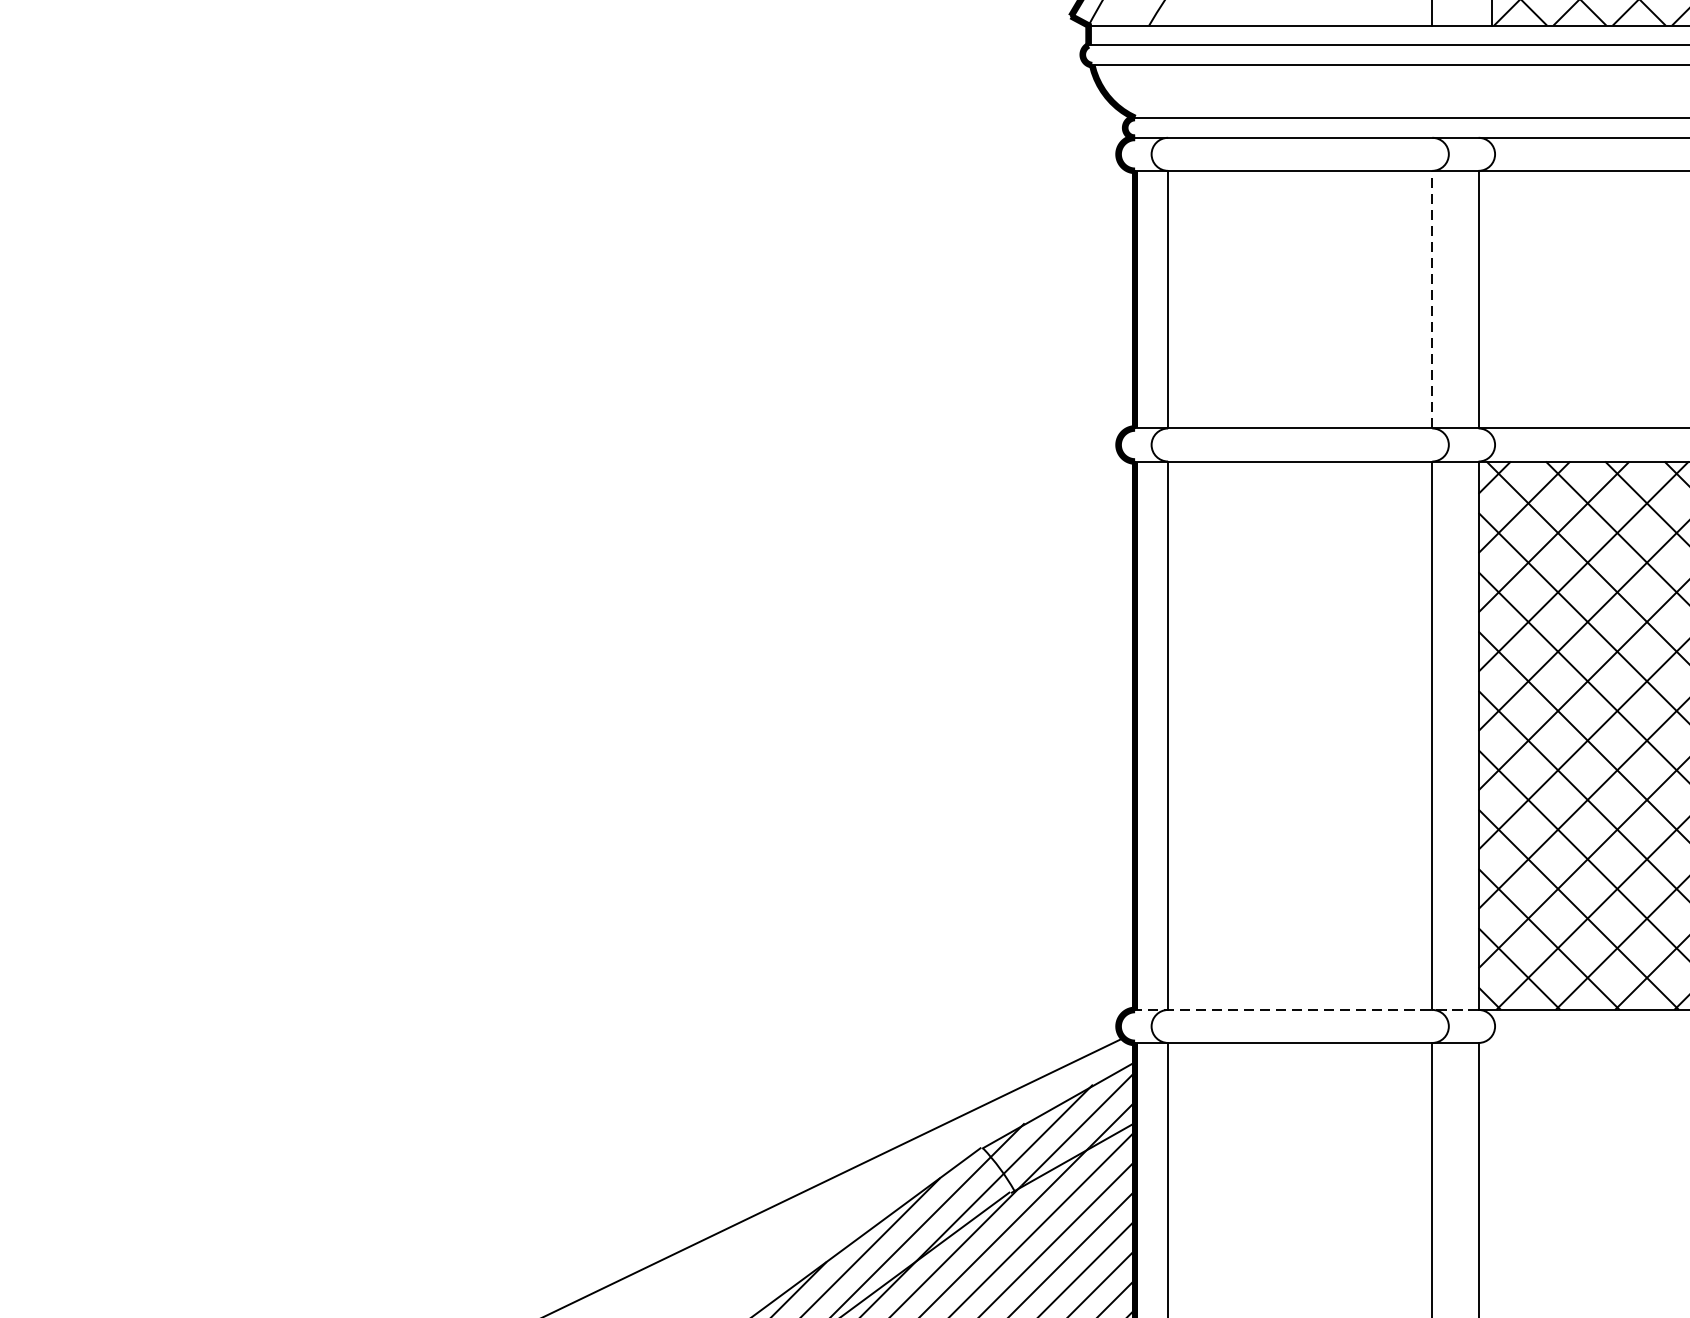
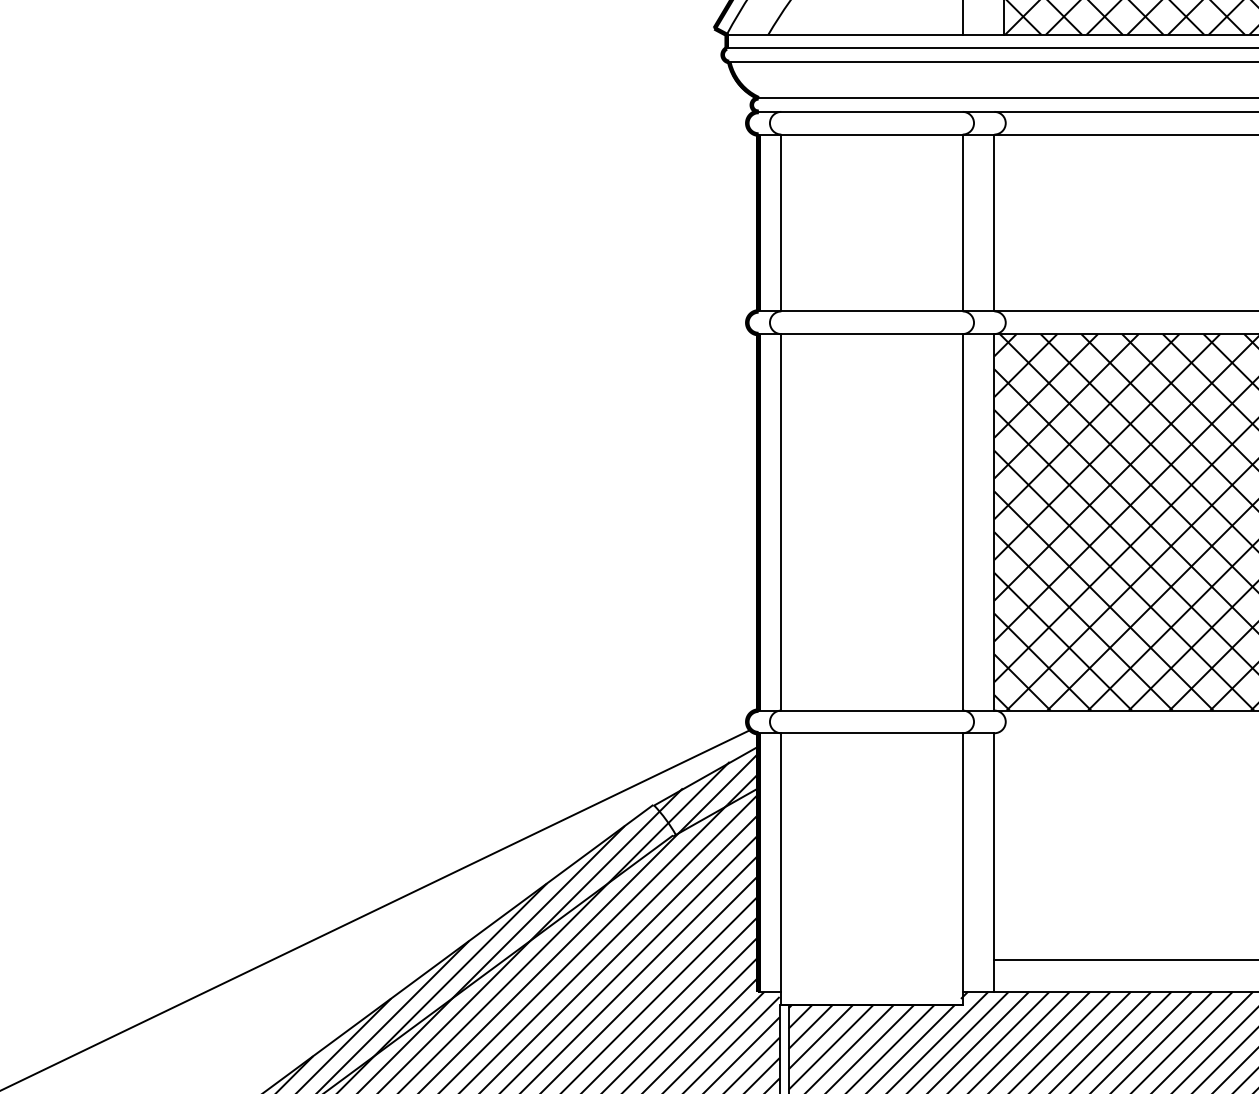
line: (1432, 298) -> (962, 222), dashed -> solid
line: (1306, 1009) -> (876, 710), dashed -> solid

